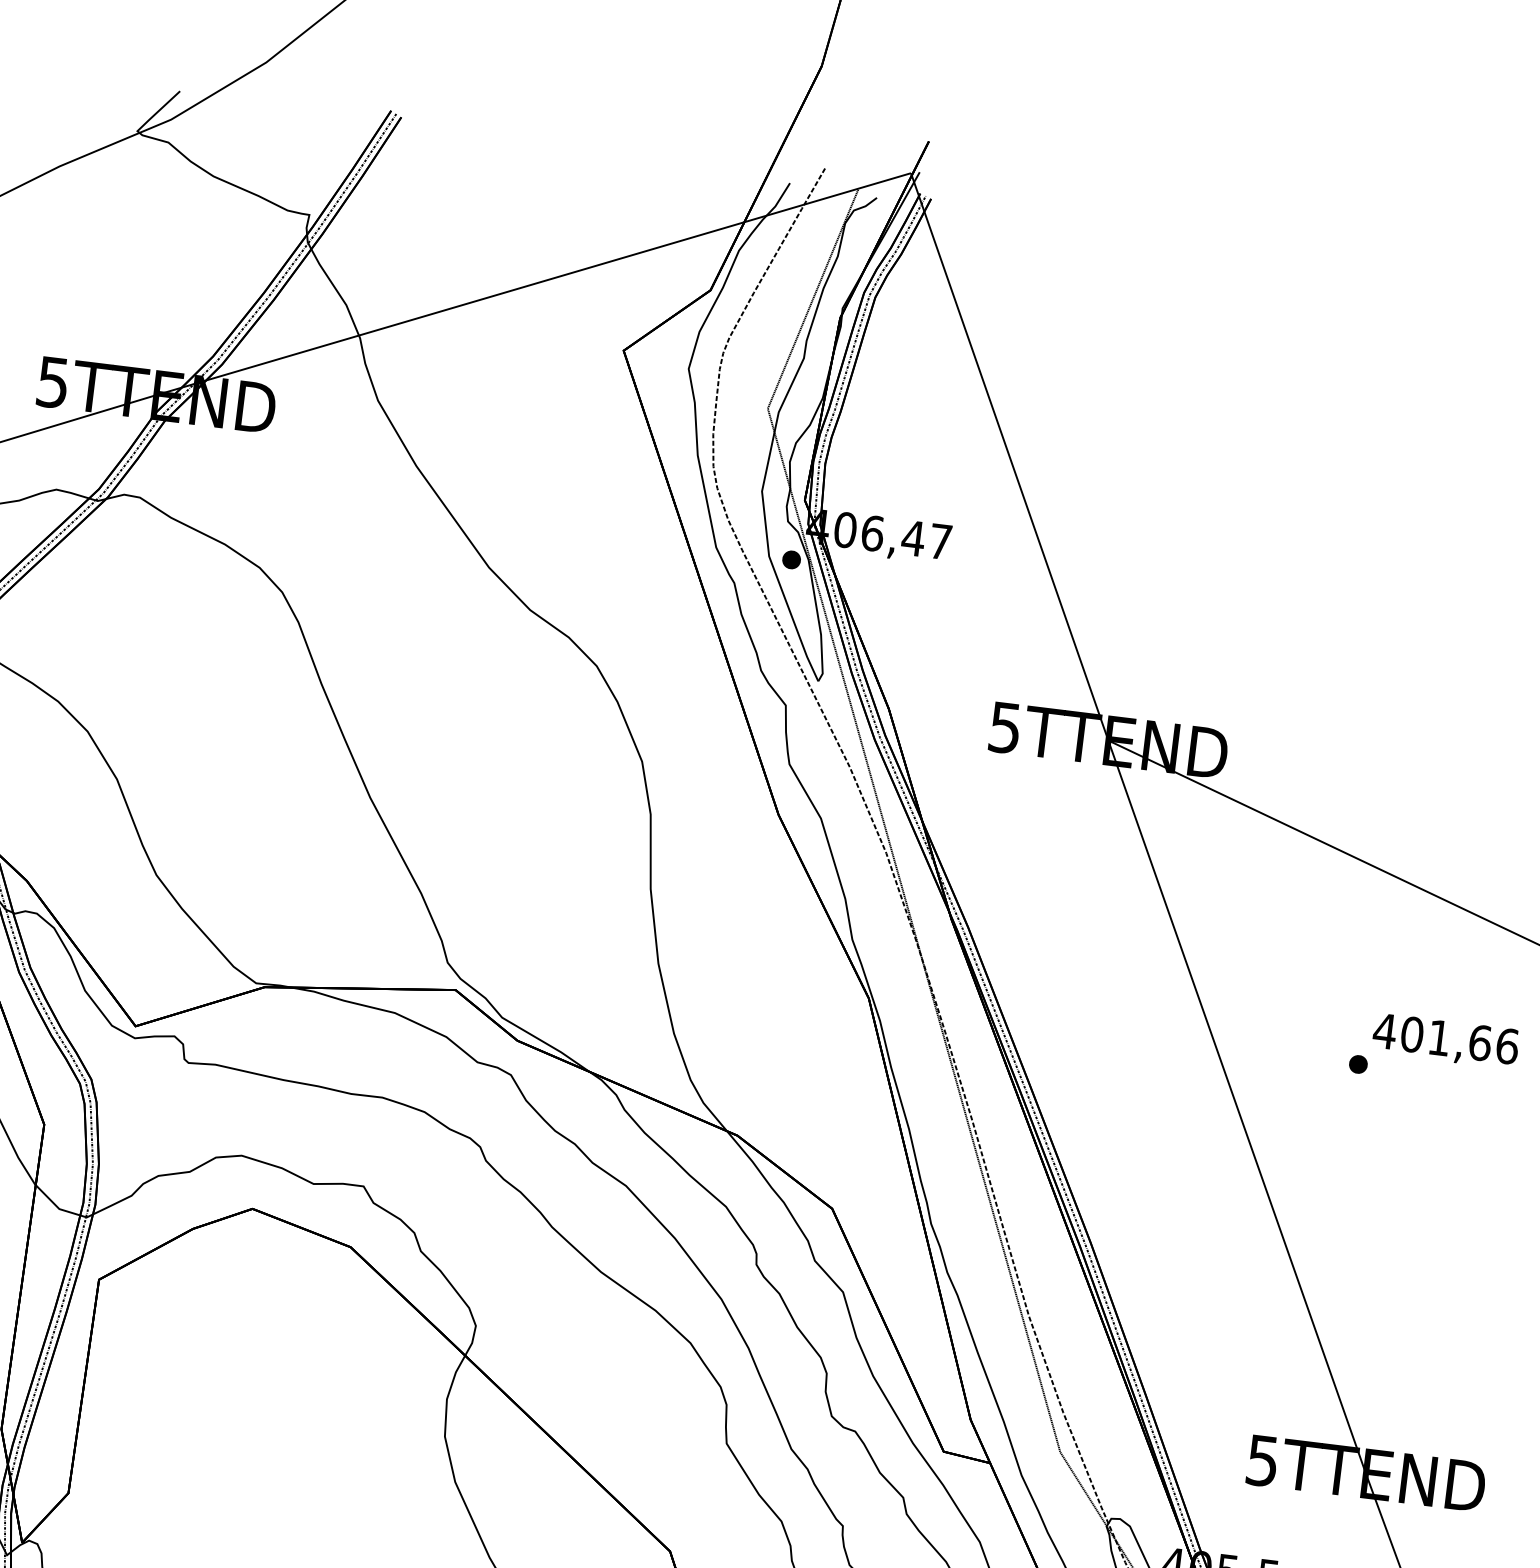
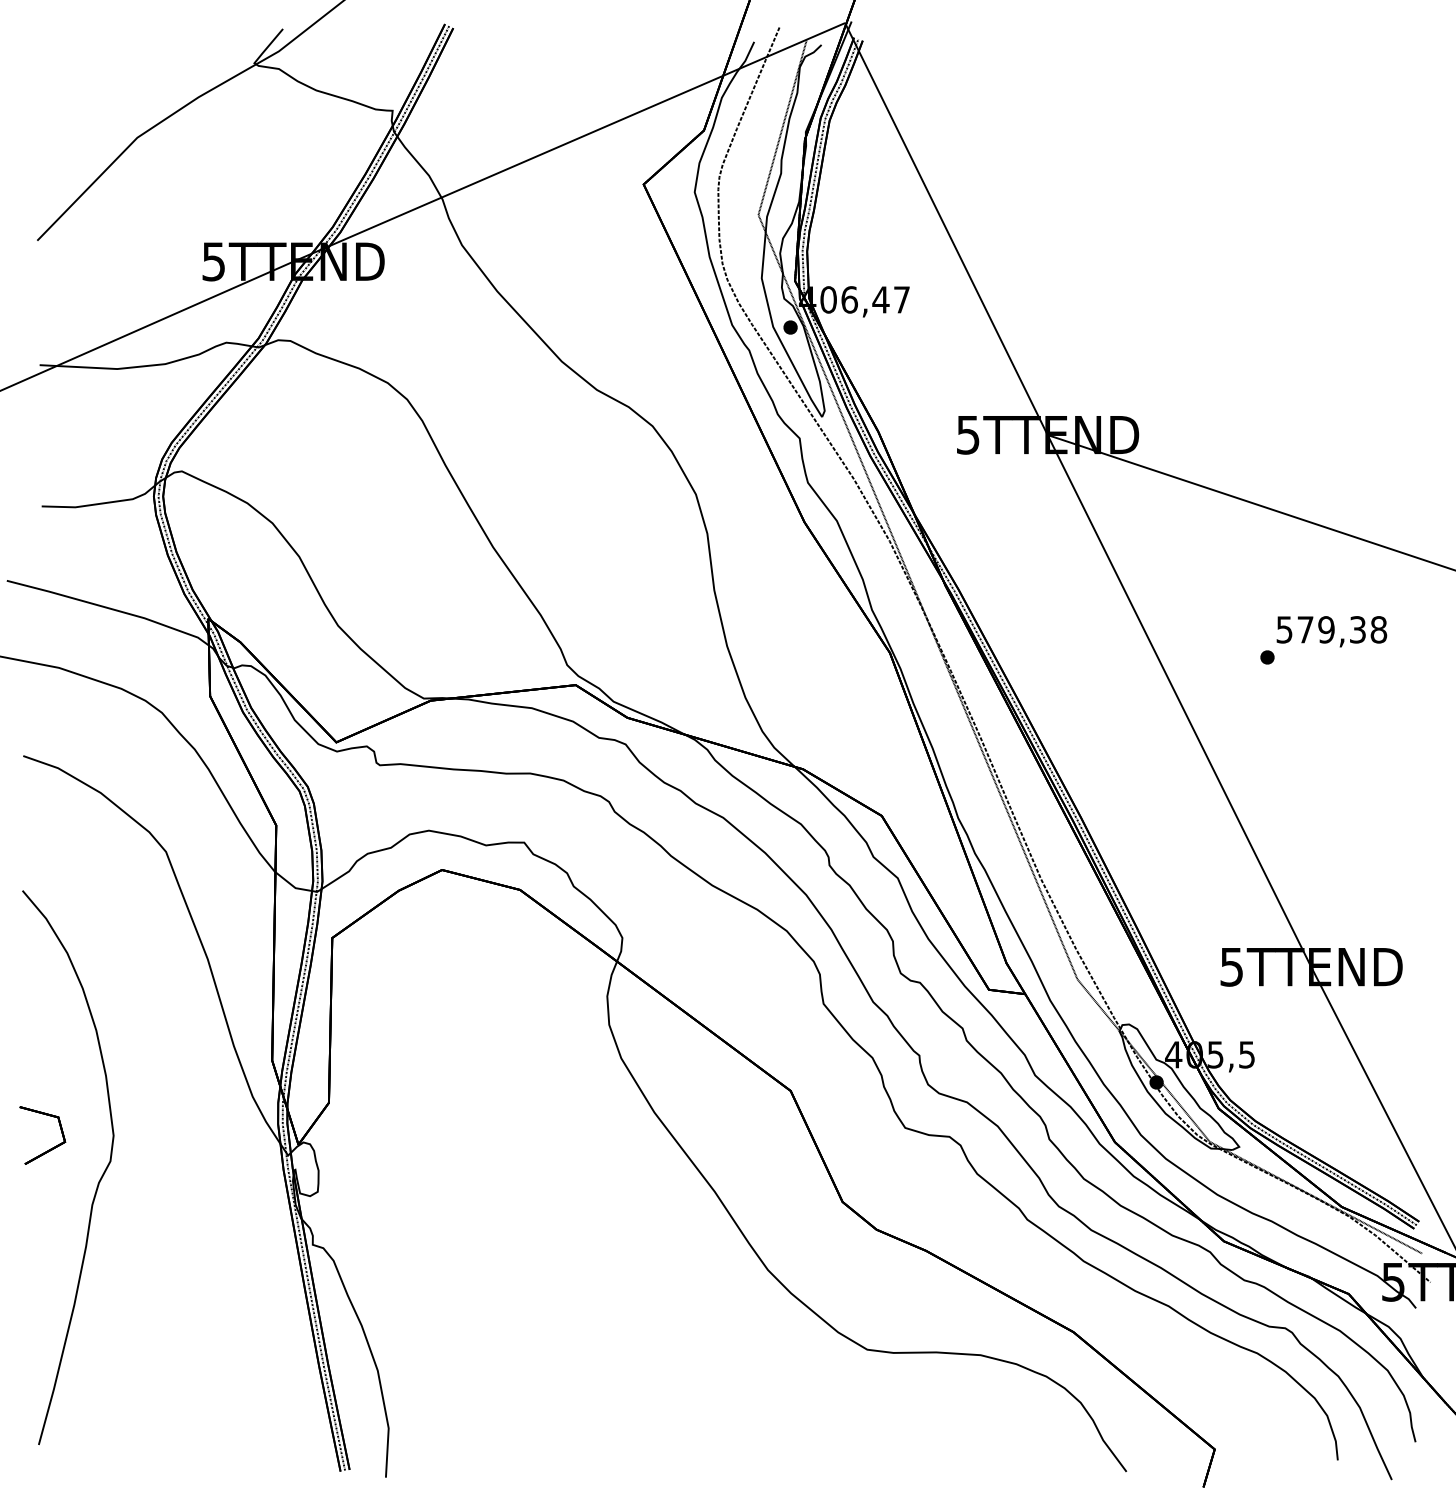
text: (1445, 1038) -> (1331, 629), 401,66 -> 579,38

